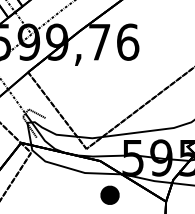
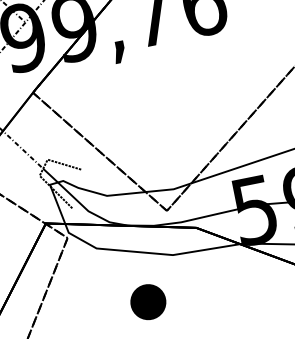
part: (109, 194) -> (147, 300), moved

